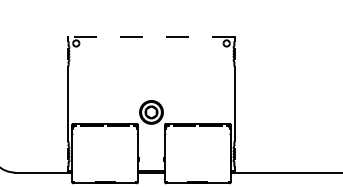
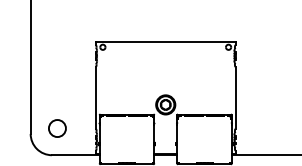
line: (151, 37) -> (165, 42), dashed -> solid
circle: (21, 140) -> (57, 128), added

